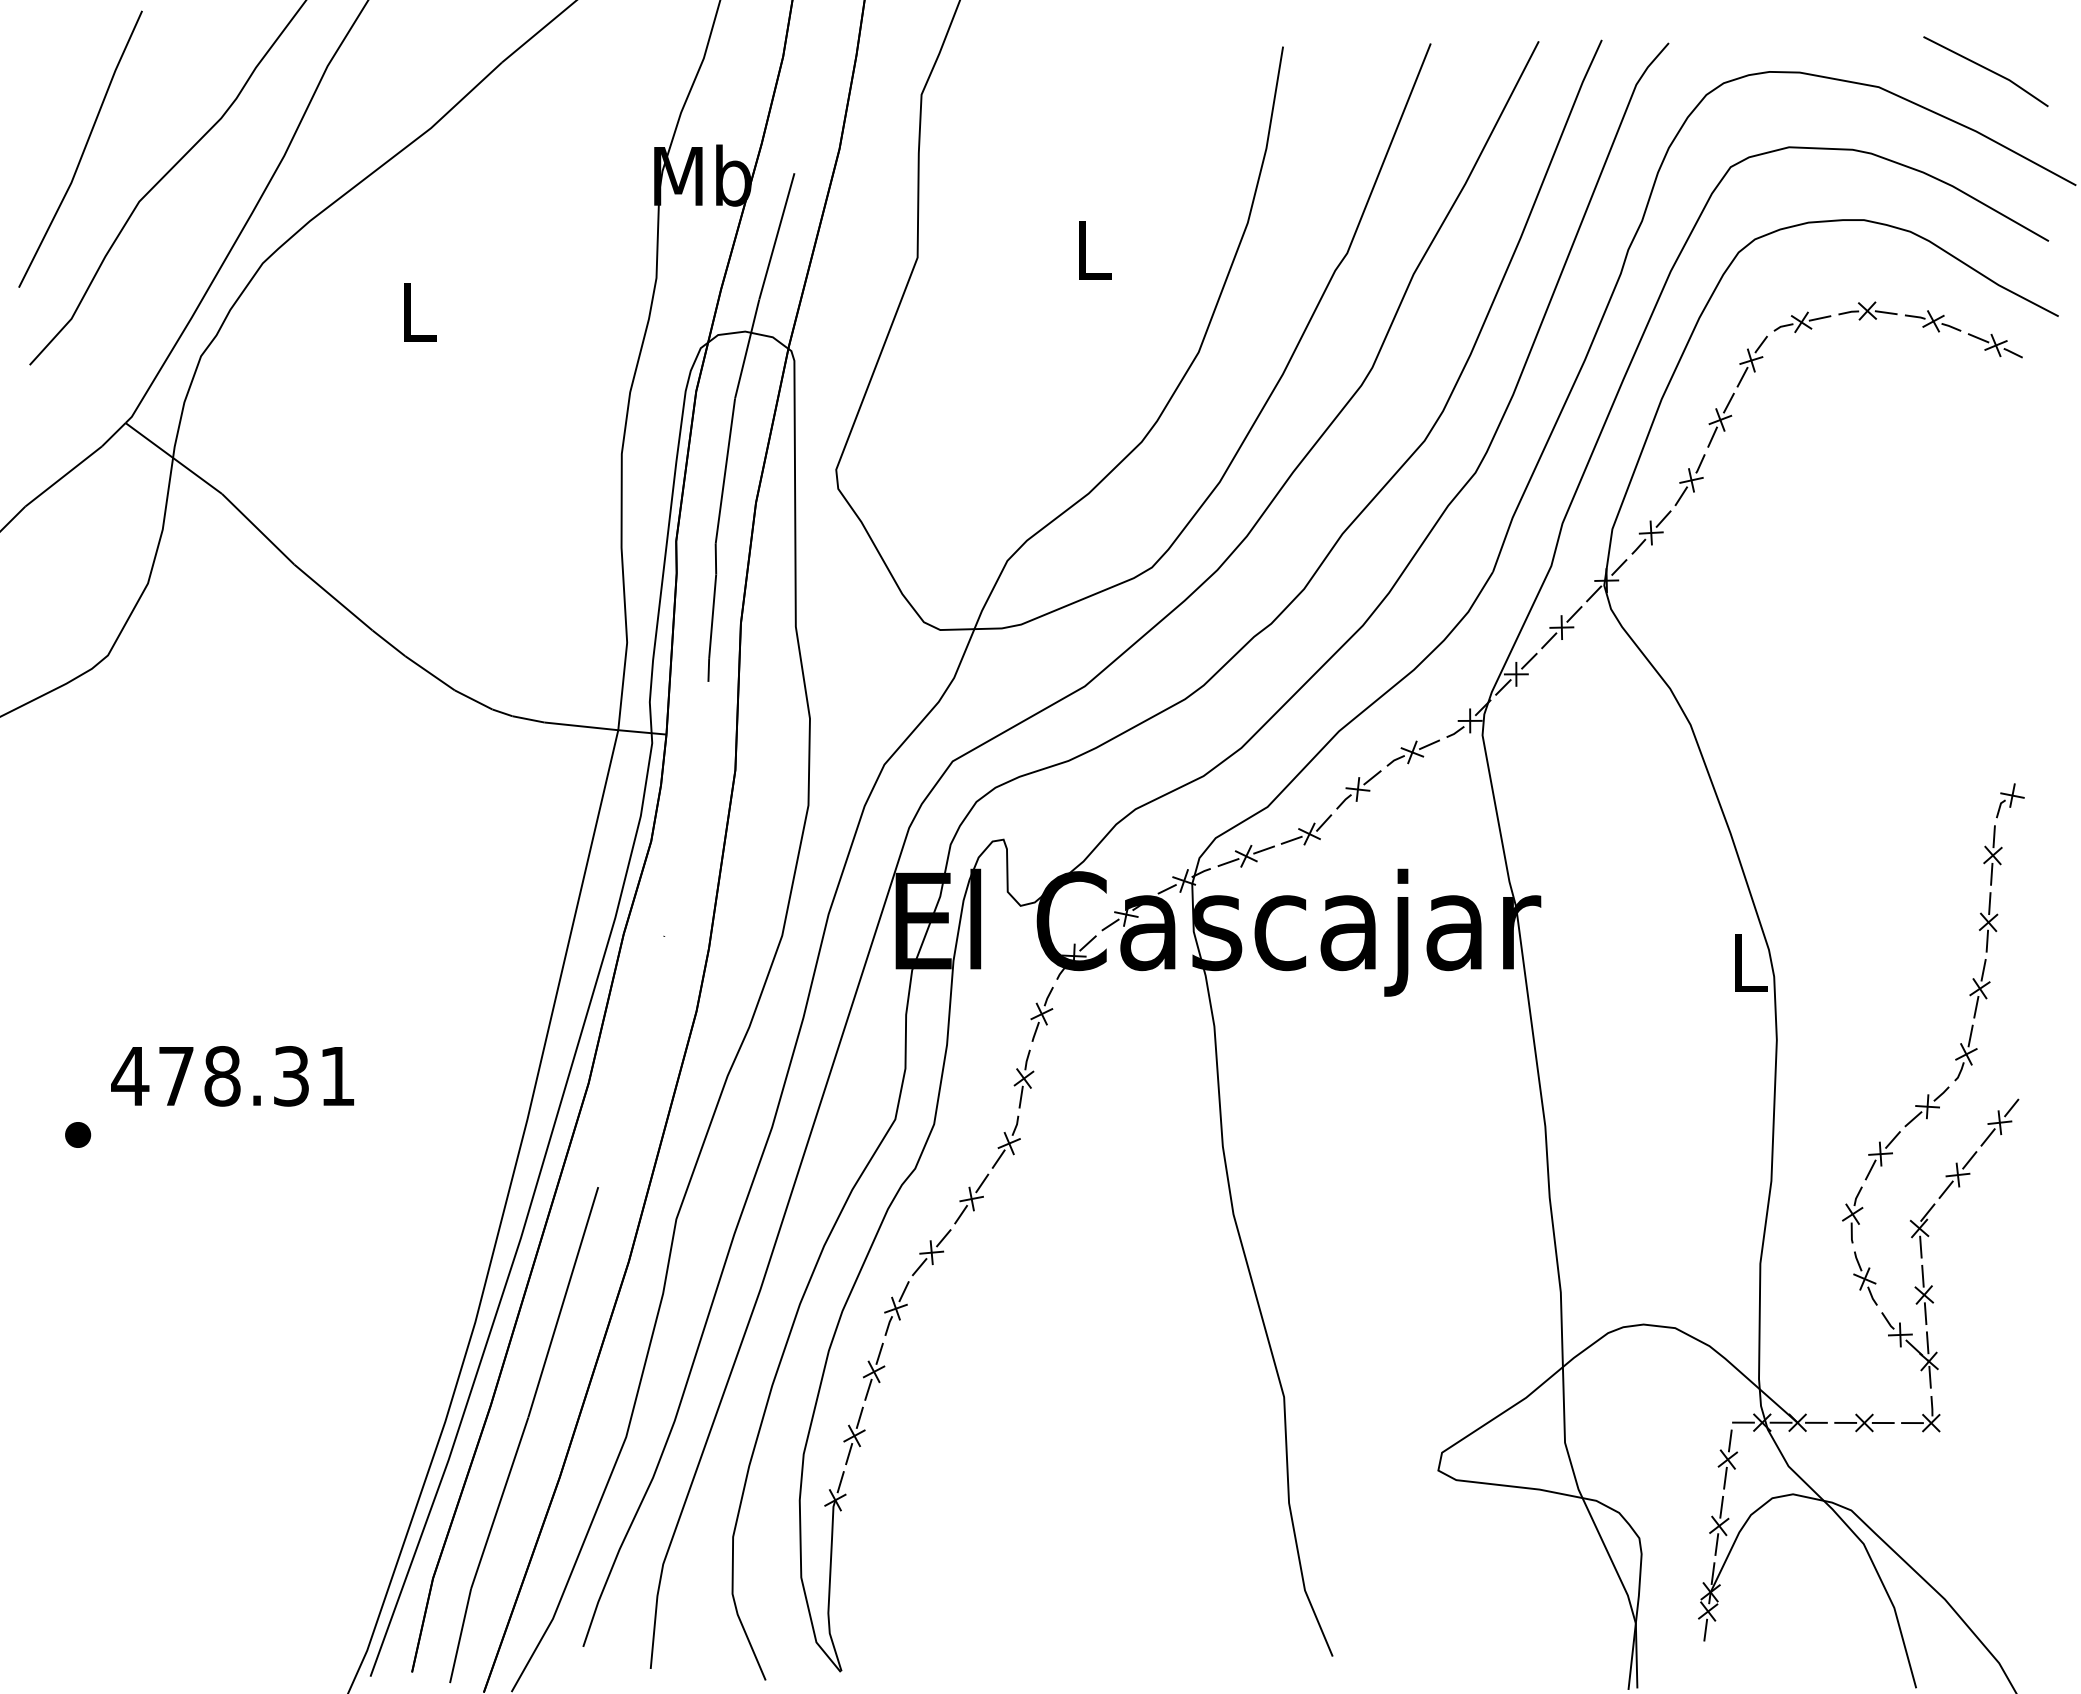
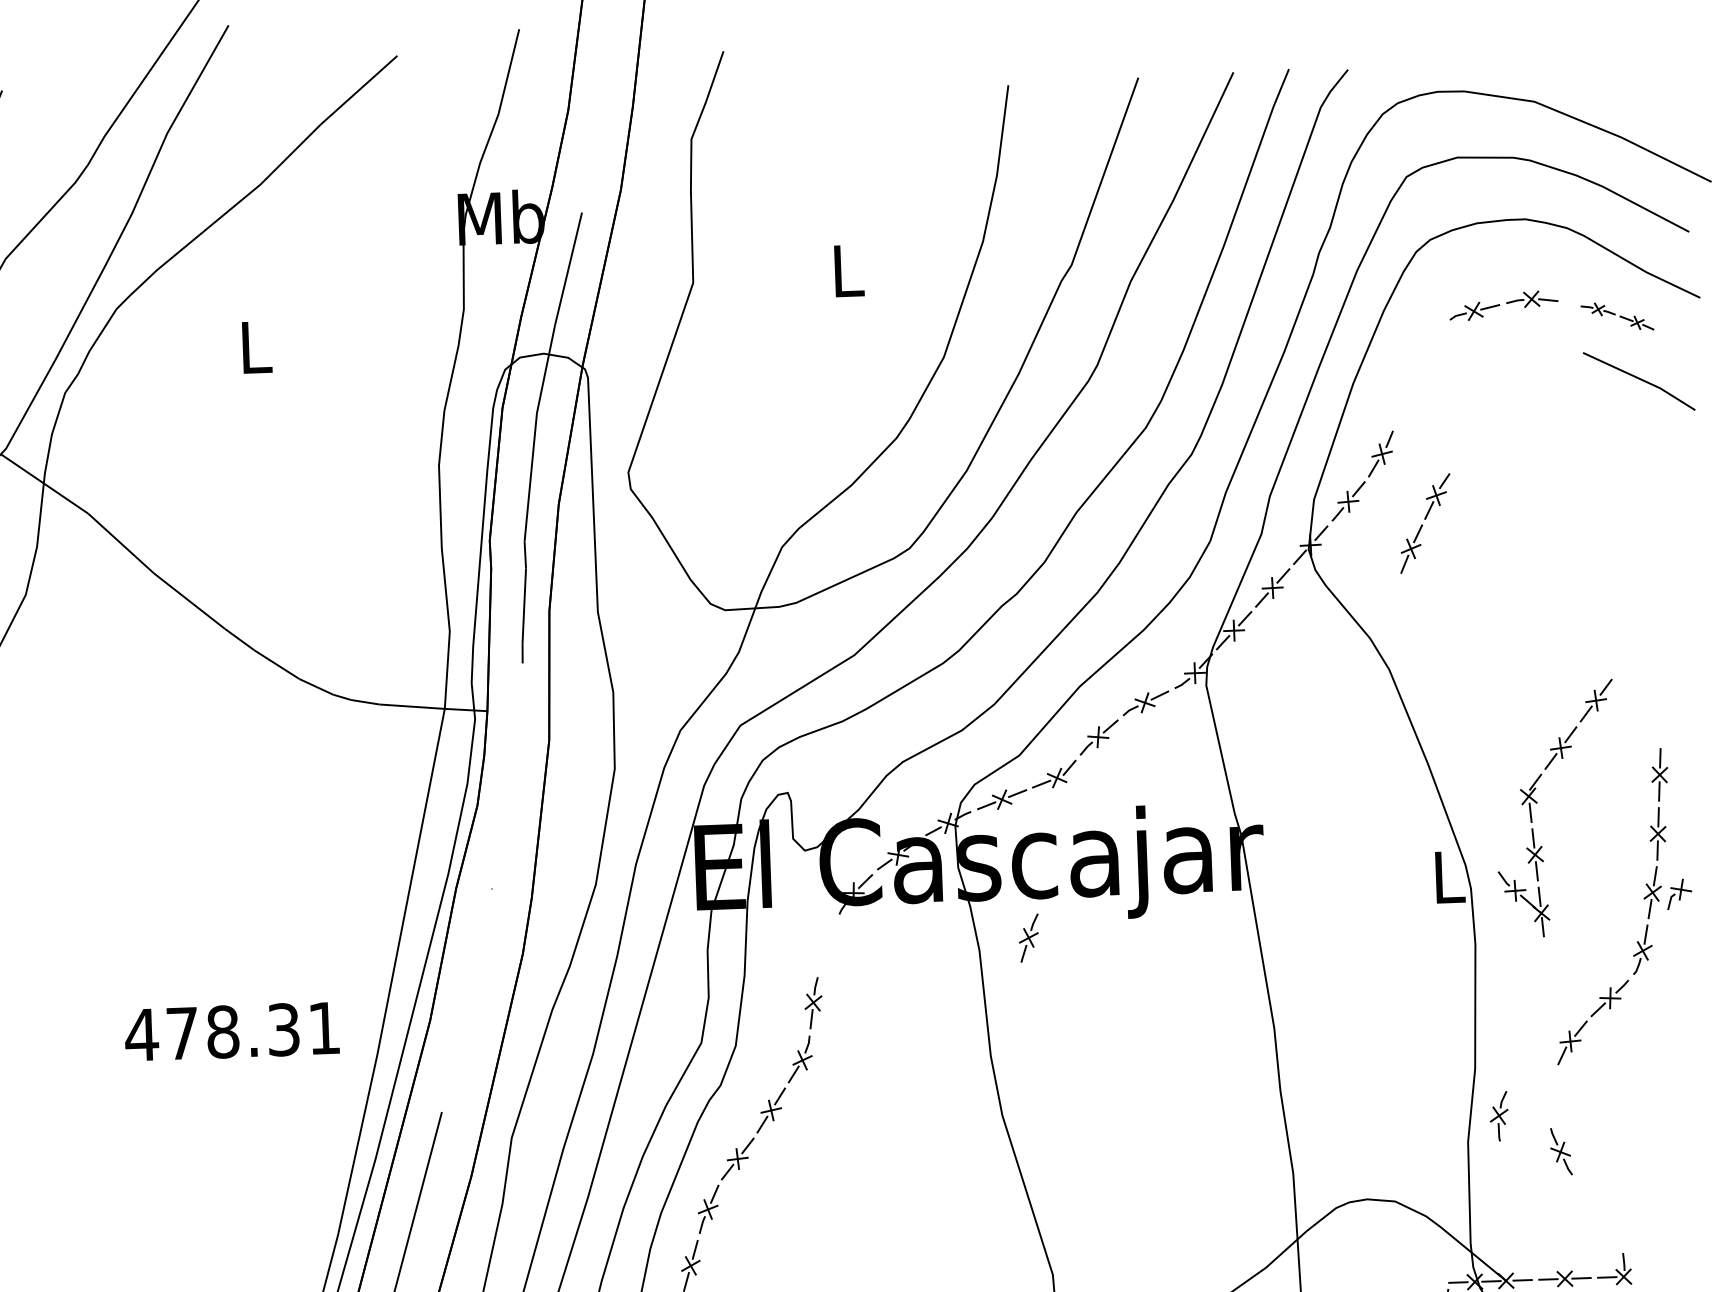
line: (1985, 69) -> (1638, 379), moved
part: (1963, 334) -> (1617, 316), size x0.7
part: (1737, 391) -> (1425, 523), moved
part: (2010, 800) -> (1679, 894), moved
part: (1041, 1014) -> (1028, 938), moved
text: (232, 1076) -> (231, 1031), moved
part: (1852, 1214) -> (1499, 1115), moved
part: (1929, 1236) -> (1537, 803), moved

